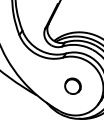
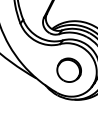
part: (72, 85) -> (68, 69), size x1.67

